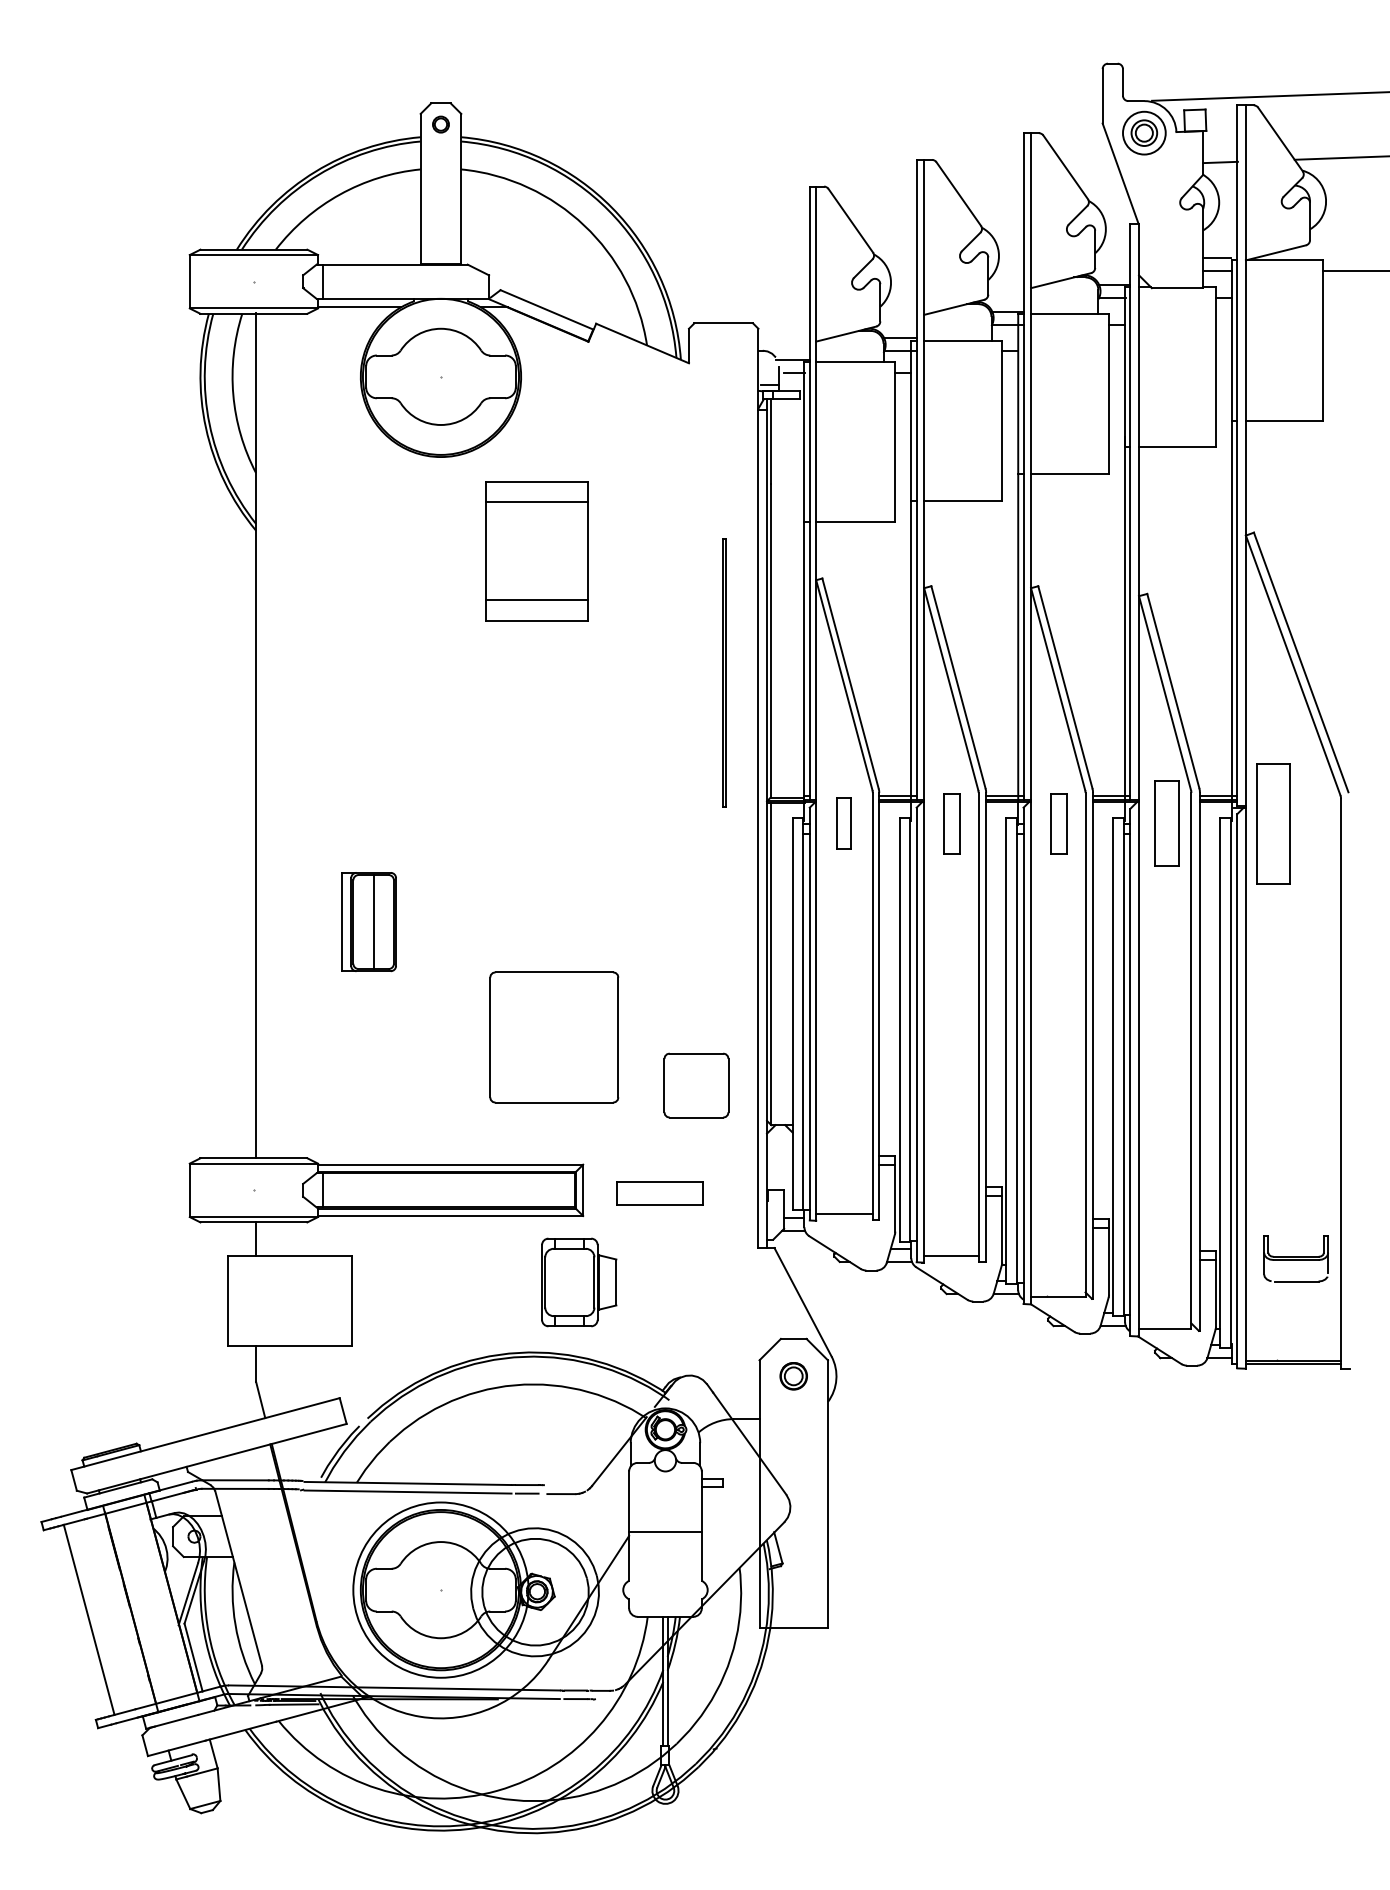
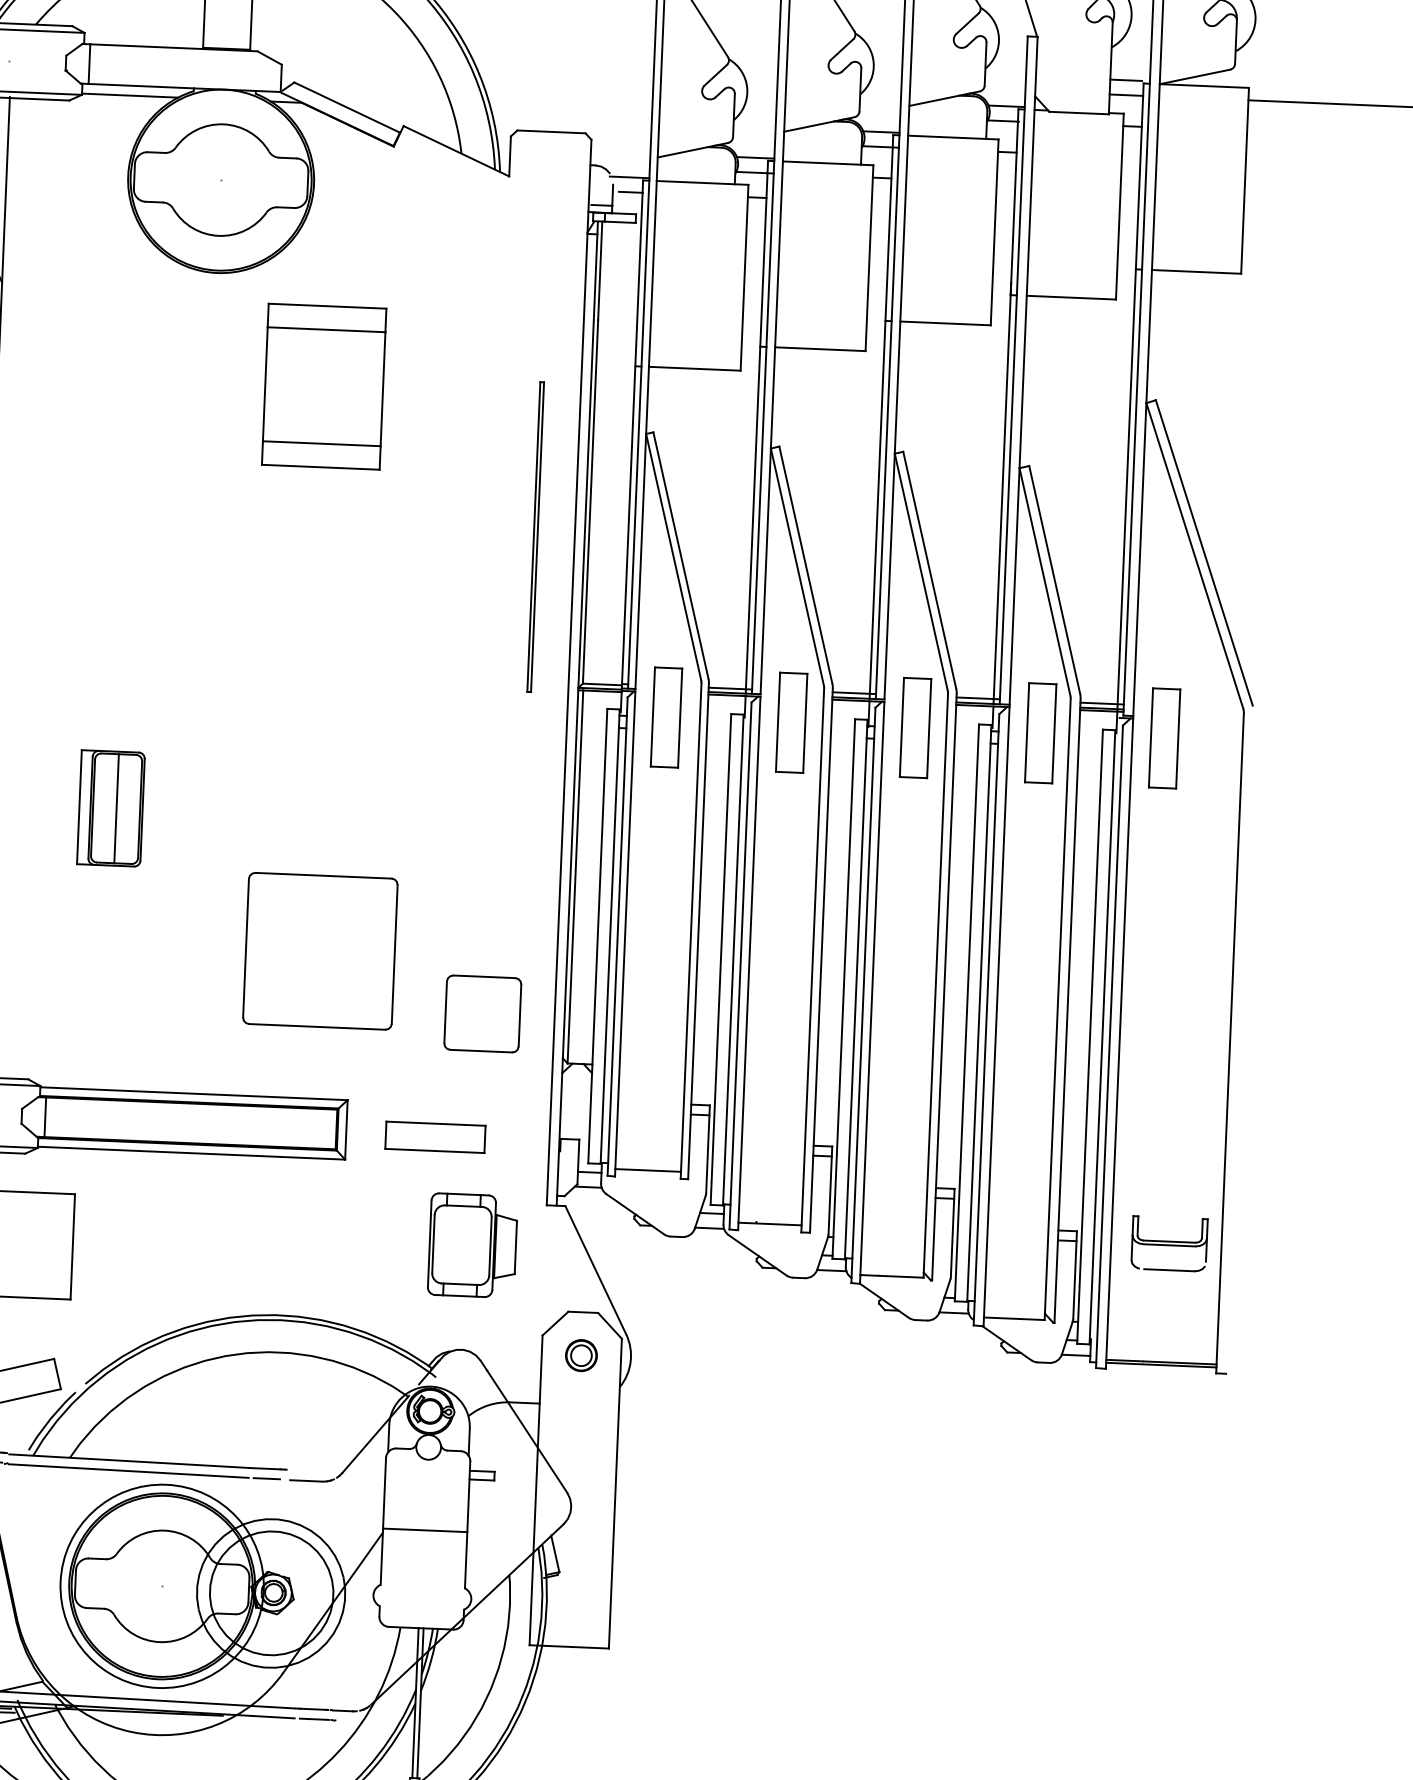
part: (843, 823) -> (665, 717), size x1.67
part: (951, 823) -> (791, 722), size x1.43
part: (1058, 823) -> (915, 727), size x1.43
part: (1273, 823) -> (1164, 738), size x0.71
part: (579, 1282) -> (473, 1245), moved

